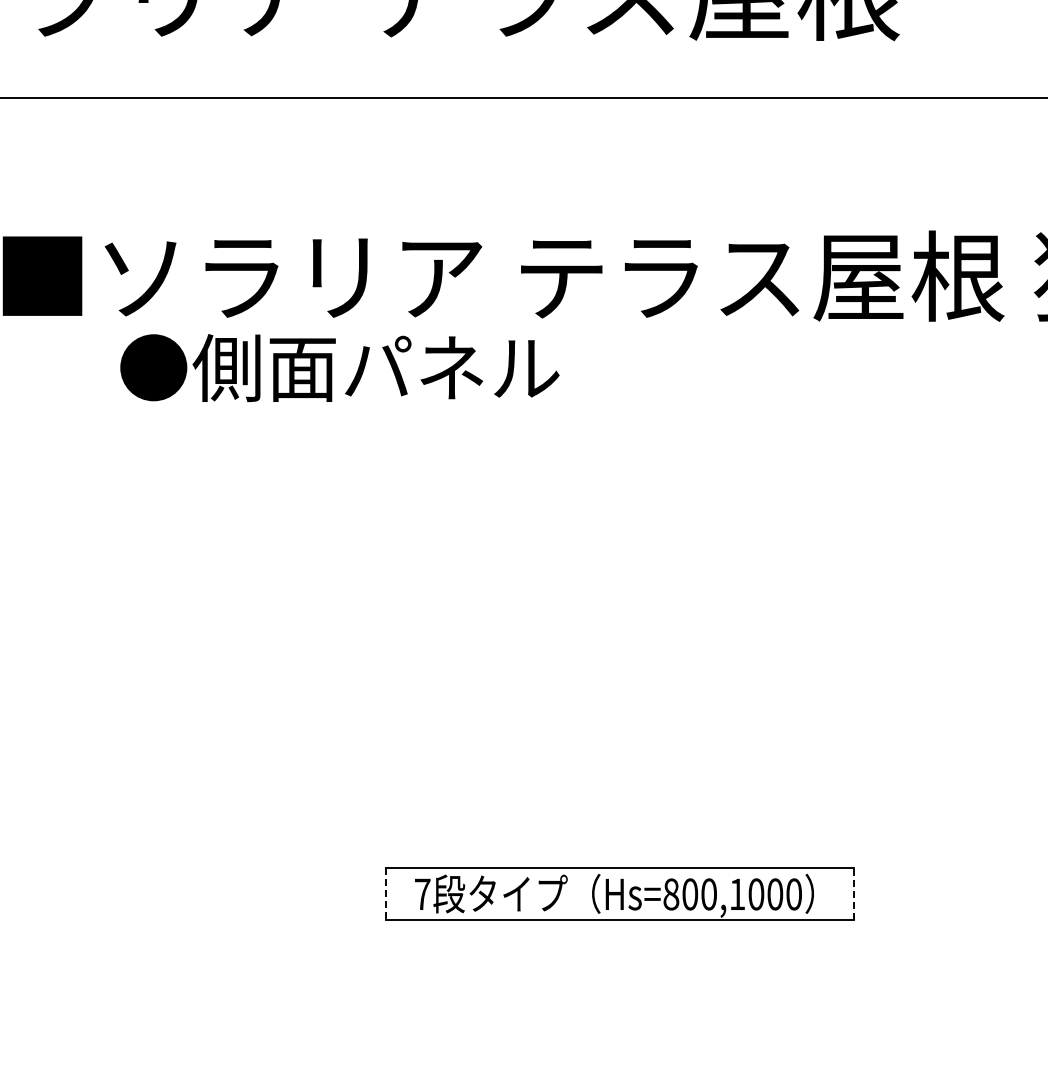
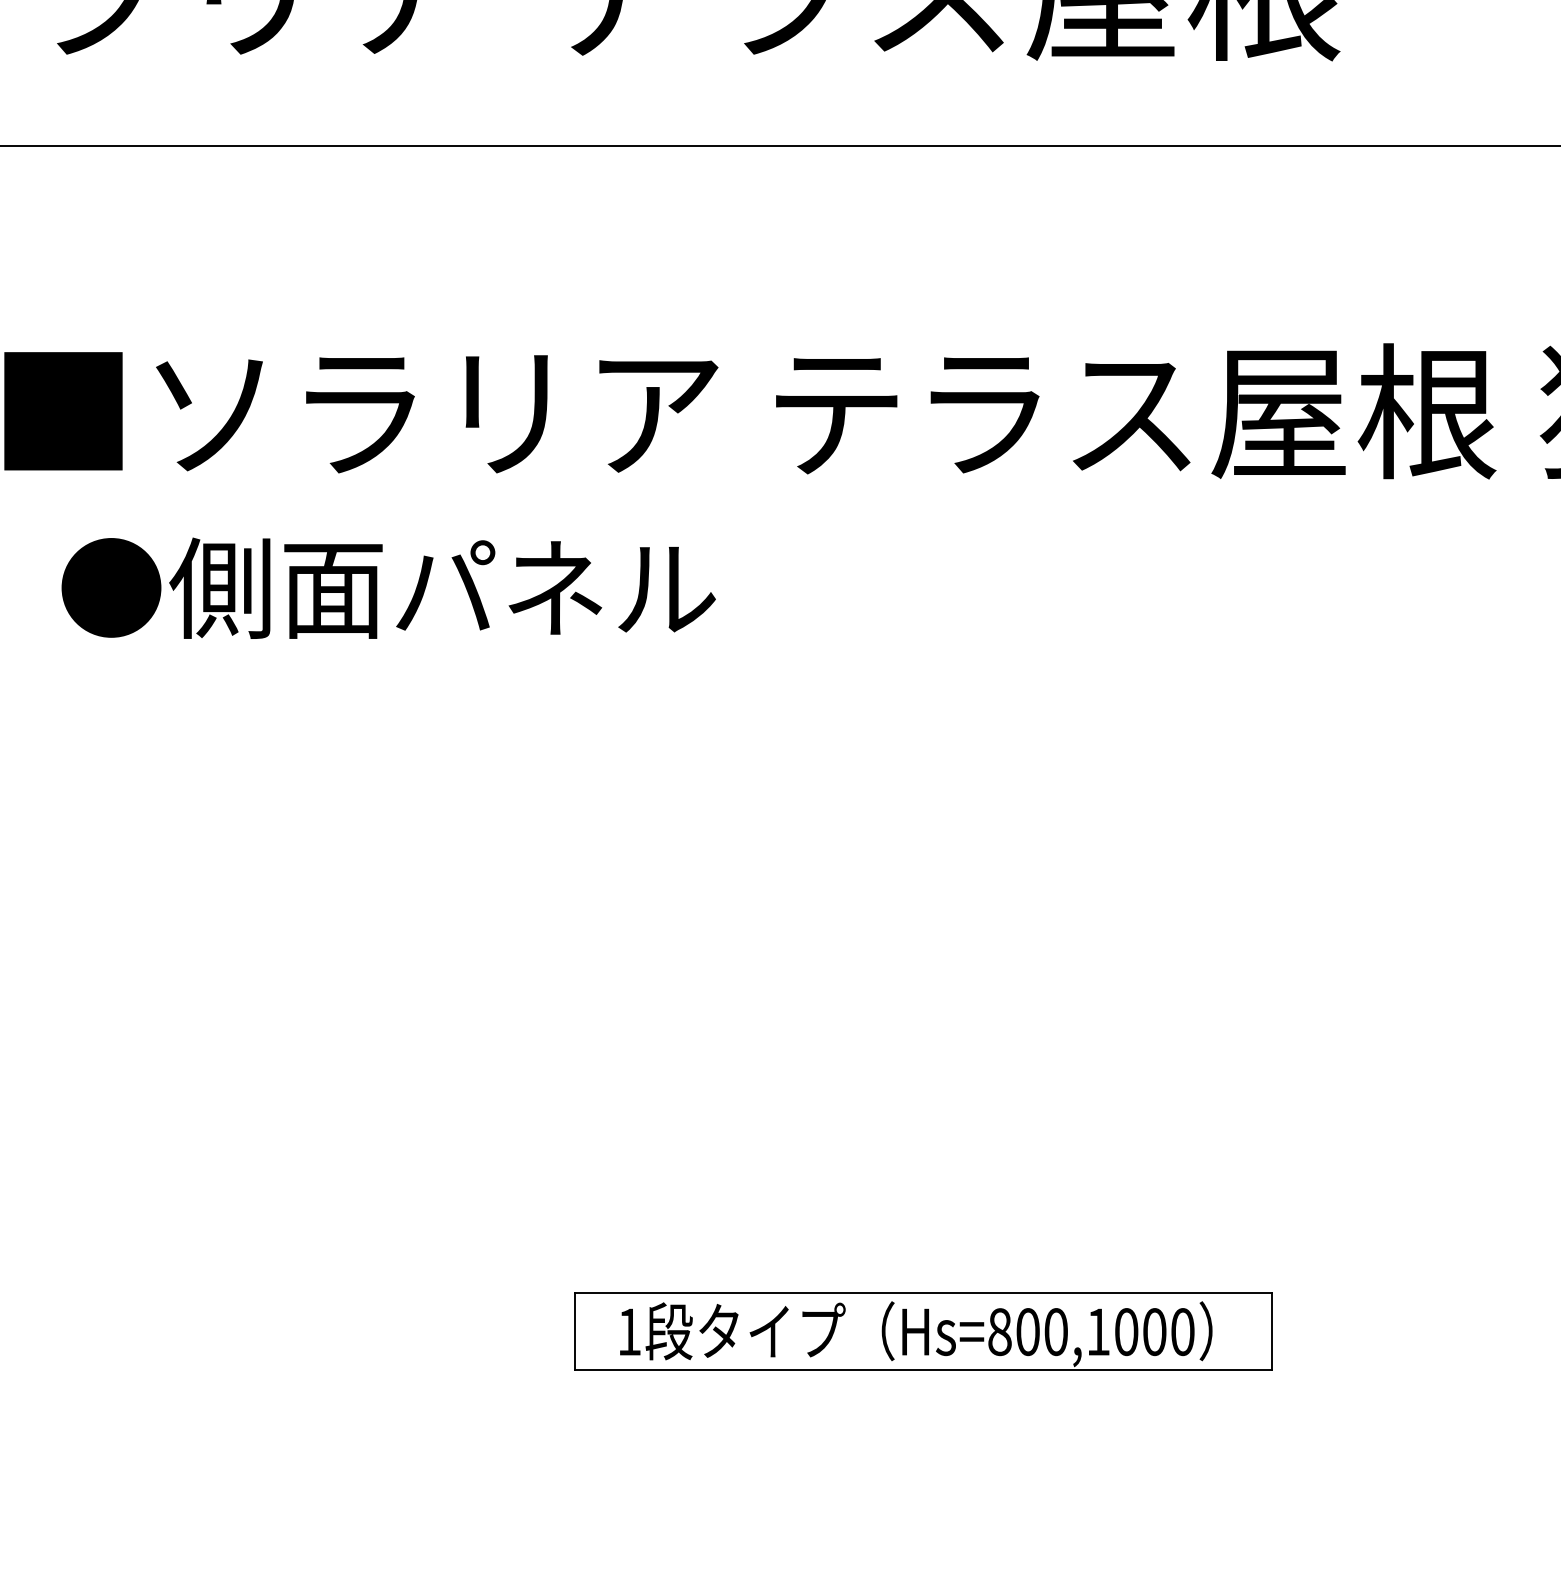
text: (339, 367) -> (388, 587), moved
line: (385, 893) -> (574, 1330), dashed -> solid
text: (422, 893) -> (629, 1330), 7 -> 1
line: (853, 893) -> (1271, 1330), dashed -> solid

